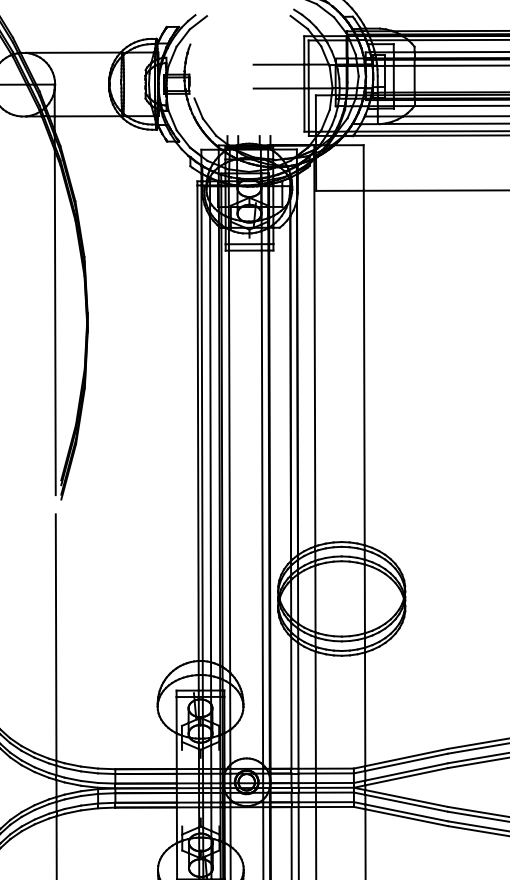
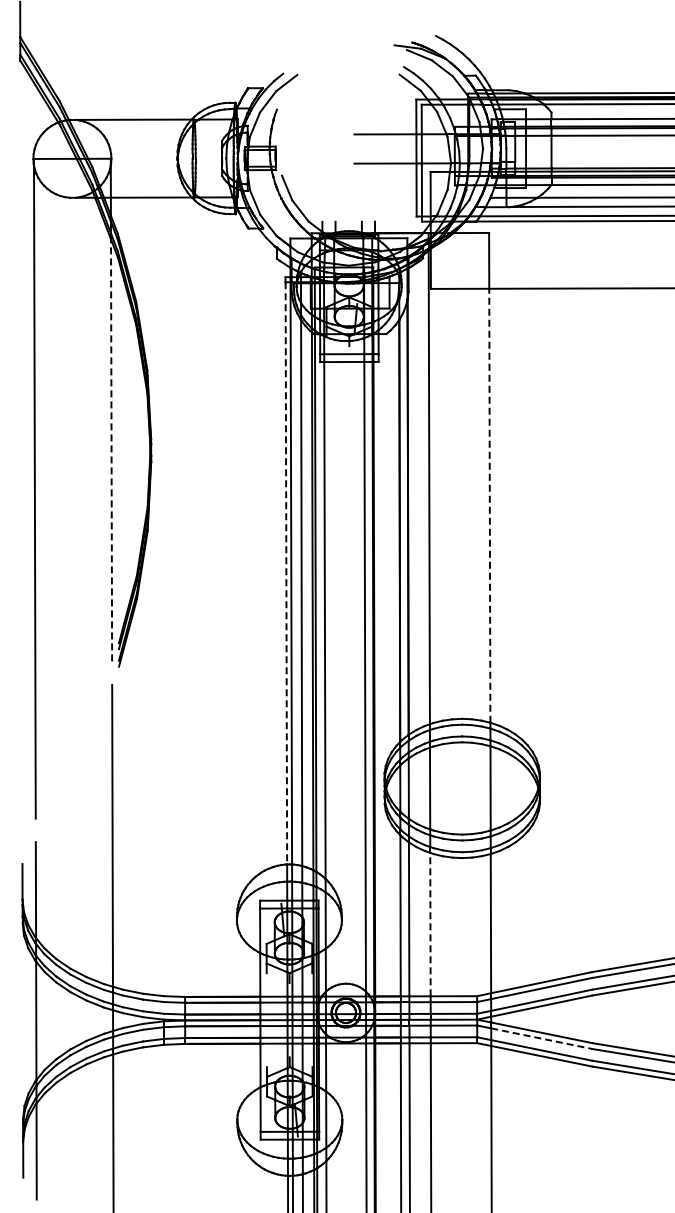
line: (55, 322) -> (111, 449), solid -> dashed
line: (363, 367) -> (489, 505), solid -> dashed
line: (198, 423) -> (286, 573), solid -> dashed
line: (315, 710) -> (430, 924), solid -> dashed
line: (406, 803) -> (541, 1038), solid -> dashed

